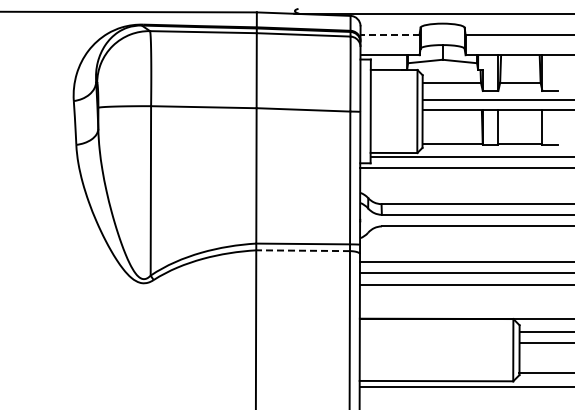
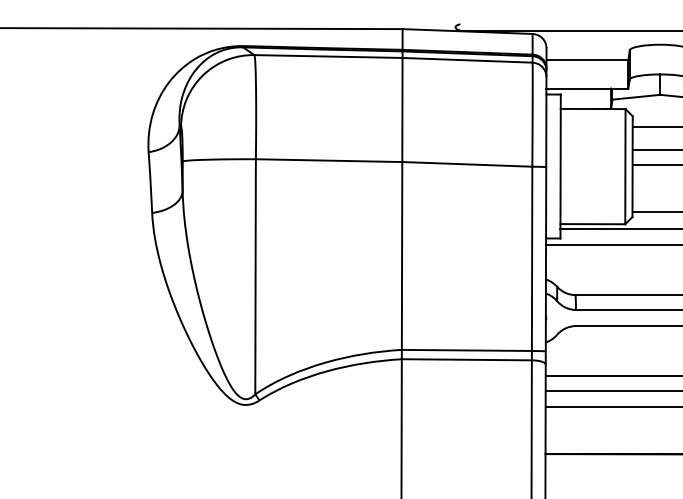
line: (390, 34) -> (588, 59), dashed -> solid
line: (303, 250) -> (467, 359), dashed -> solid

